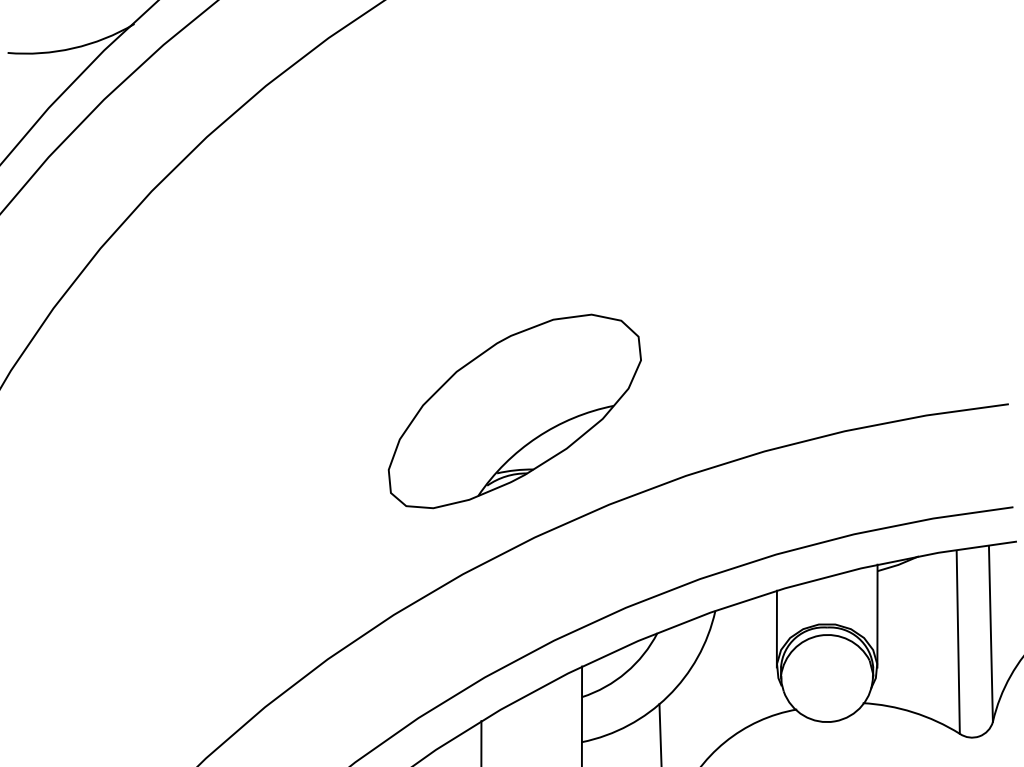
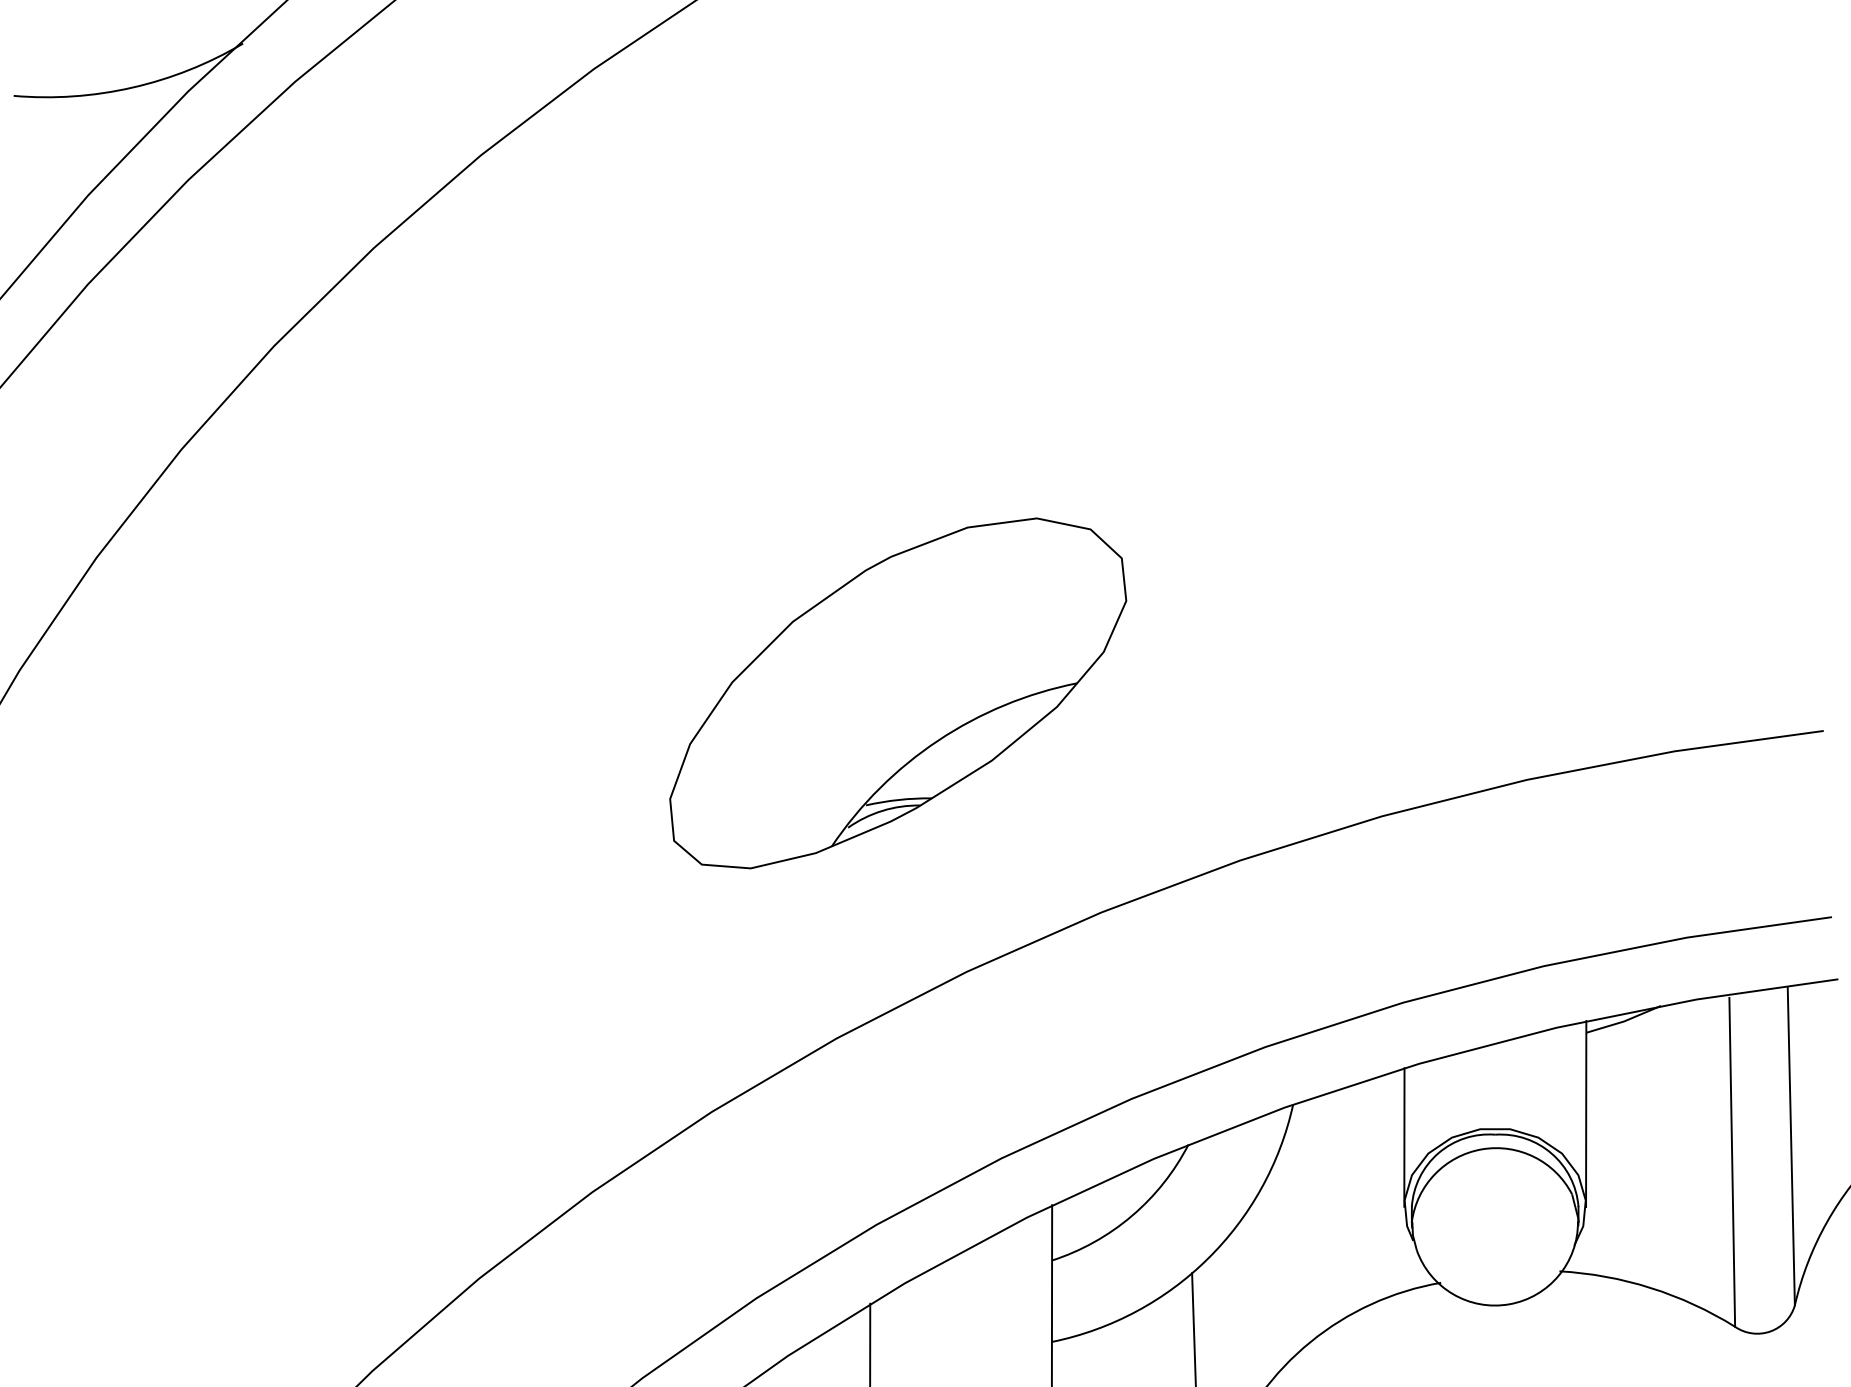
part: (514, 411) -> (897, 693), moved

